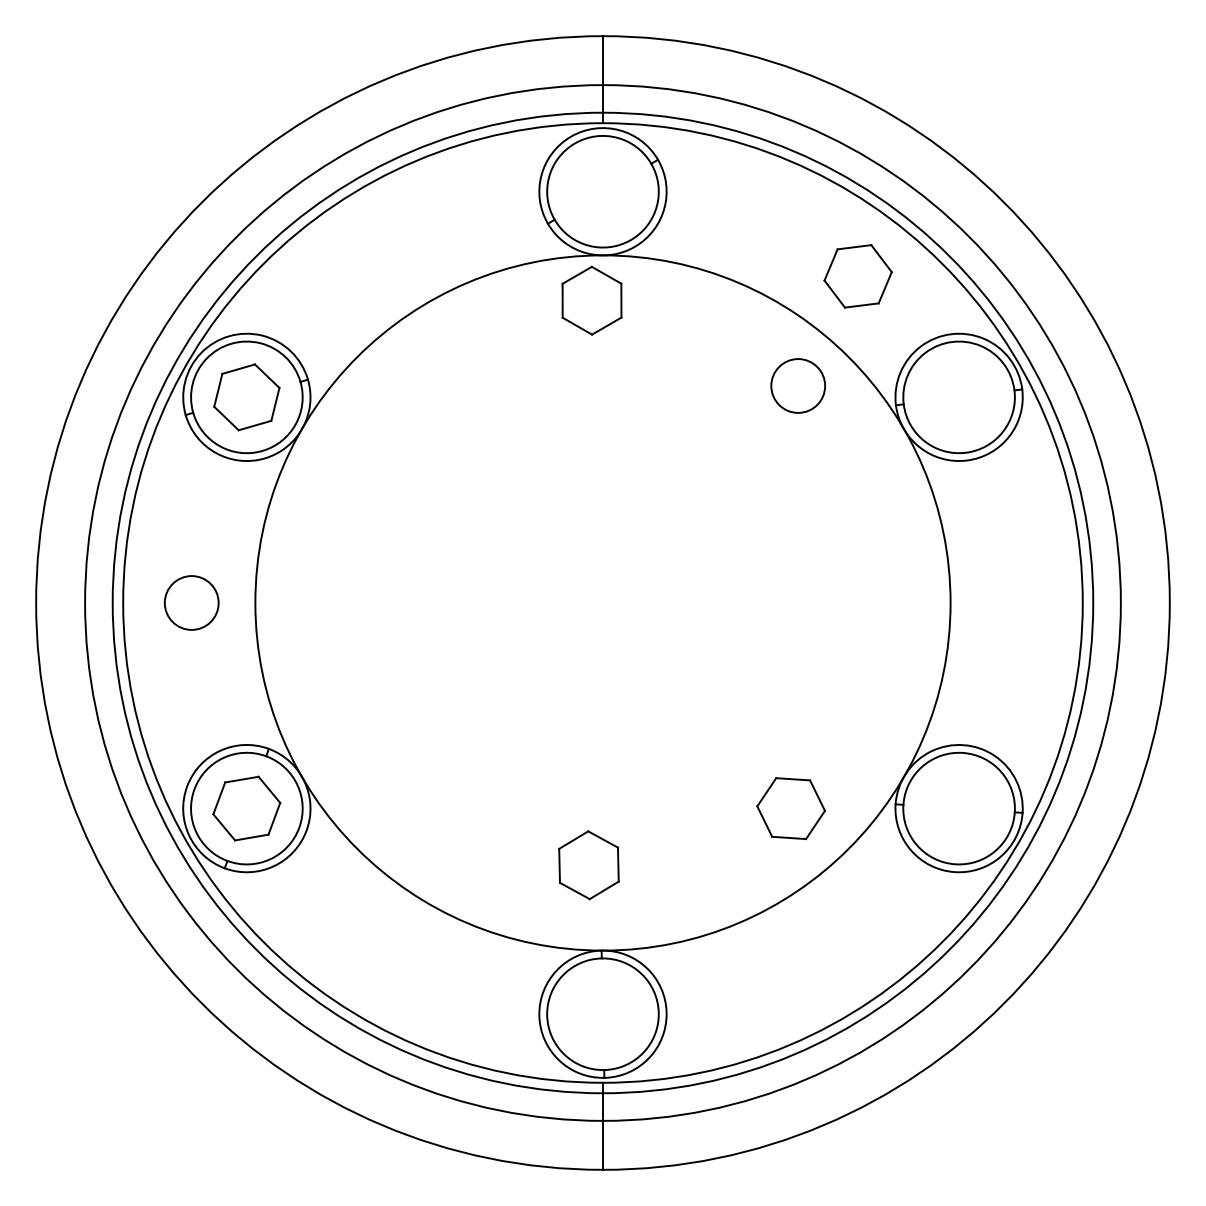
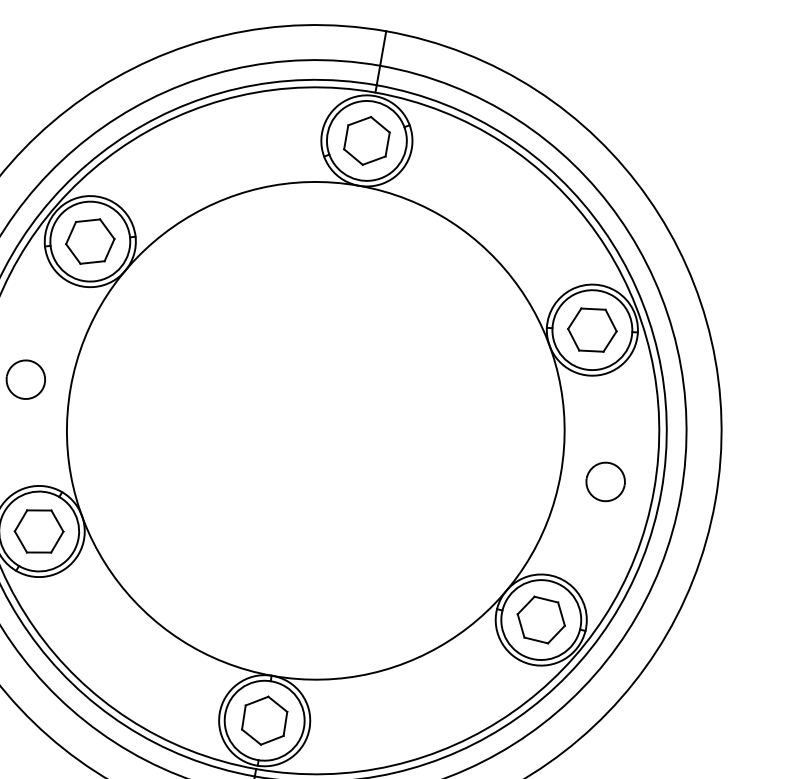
part: (857, 276) -> (591, 330), moved
part: (591, 300) -> (366, 140), moved
part: (797, 385) -> (605, 481), moved
part: (791, 808) -> (541, 620), moved
part: (588, 865) -> (264, 720), moved

